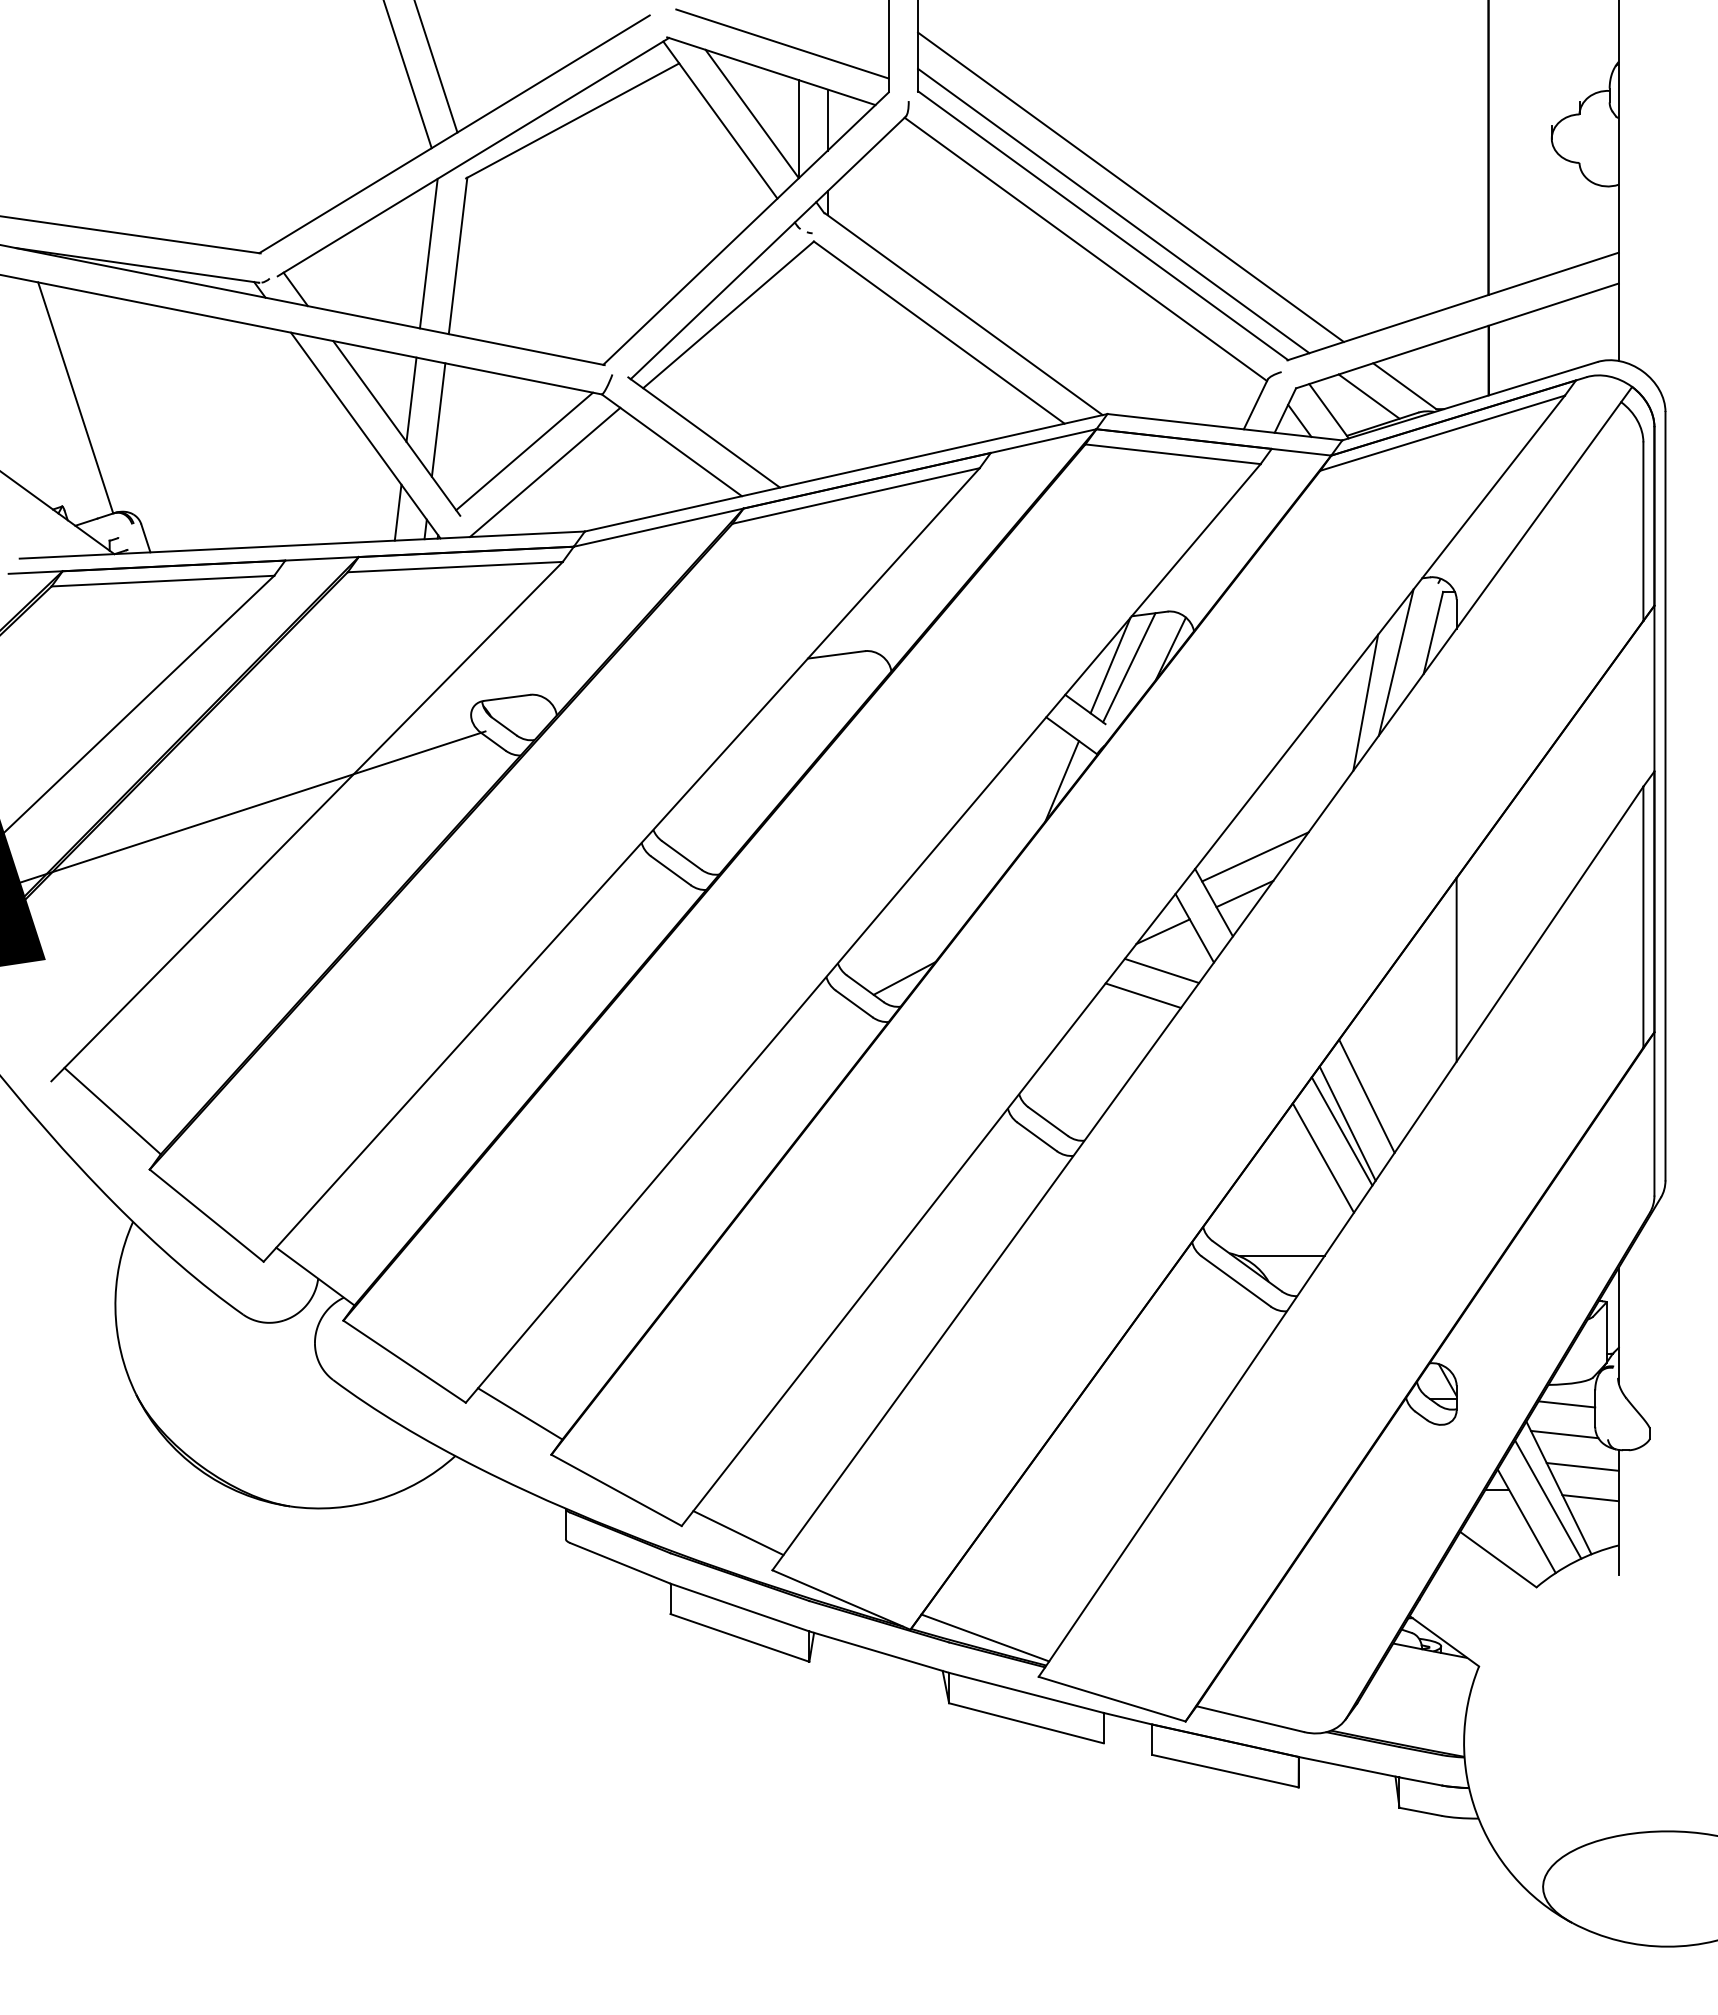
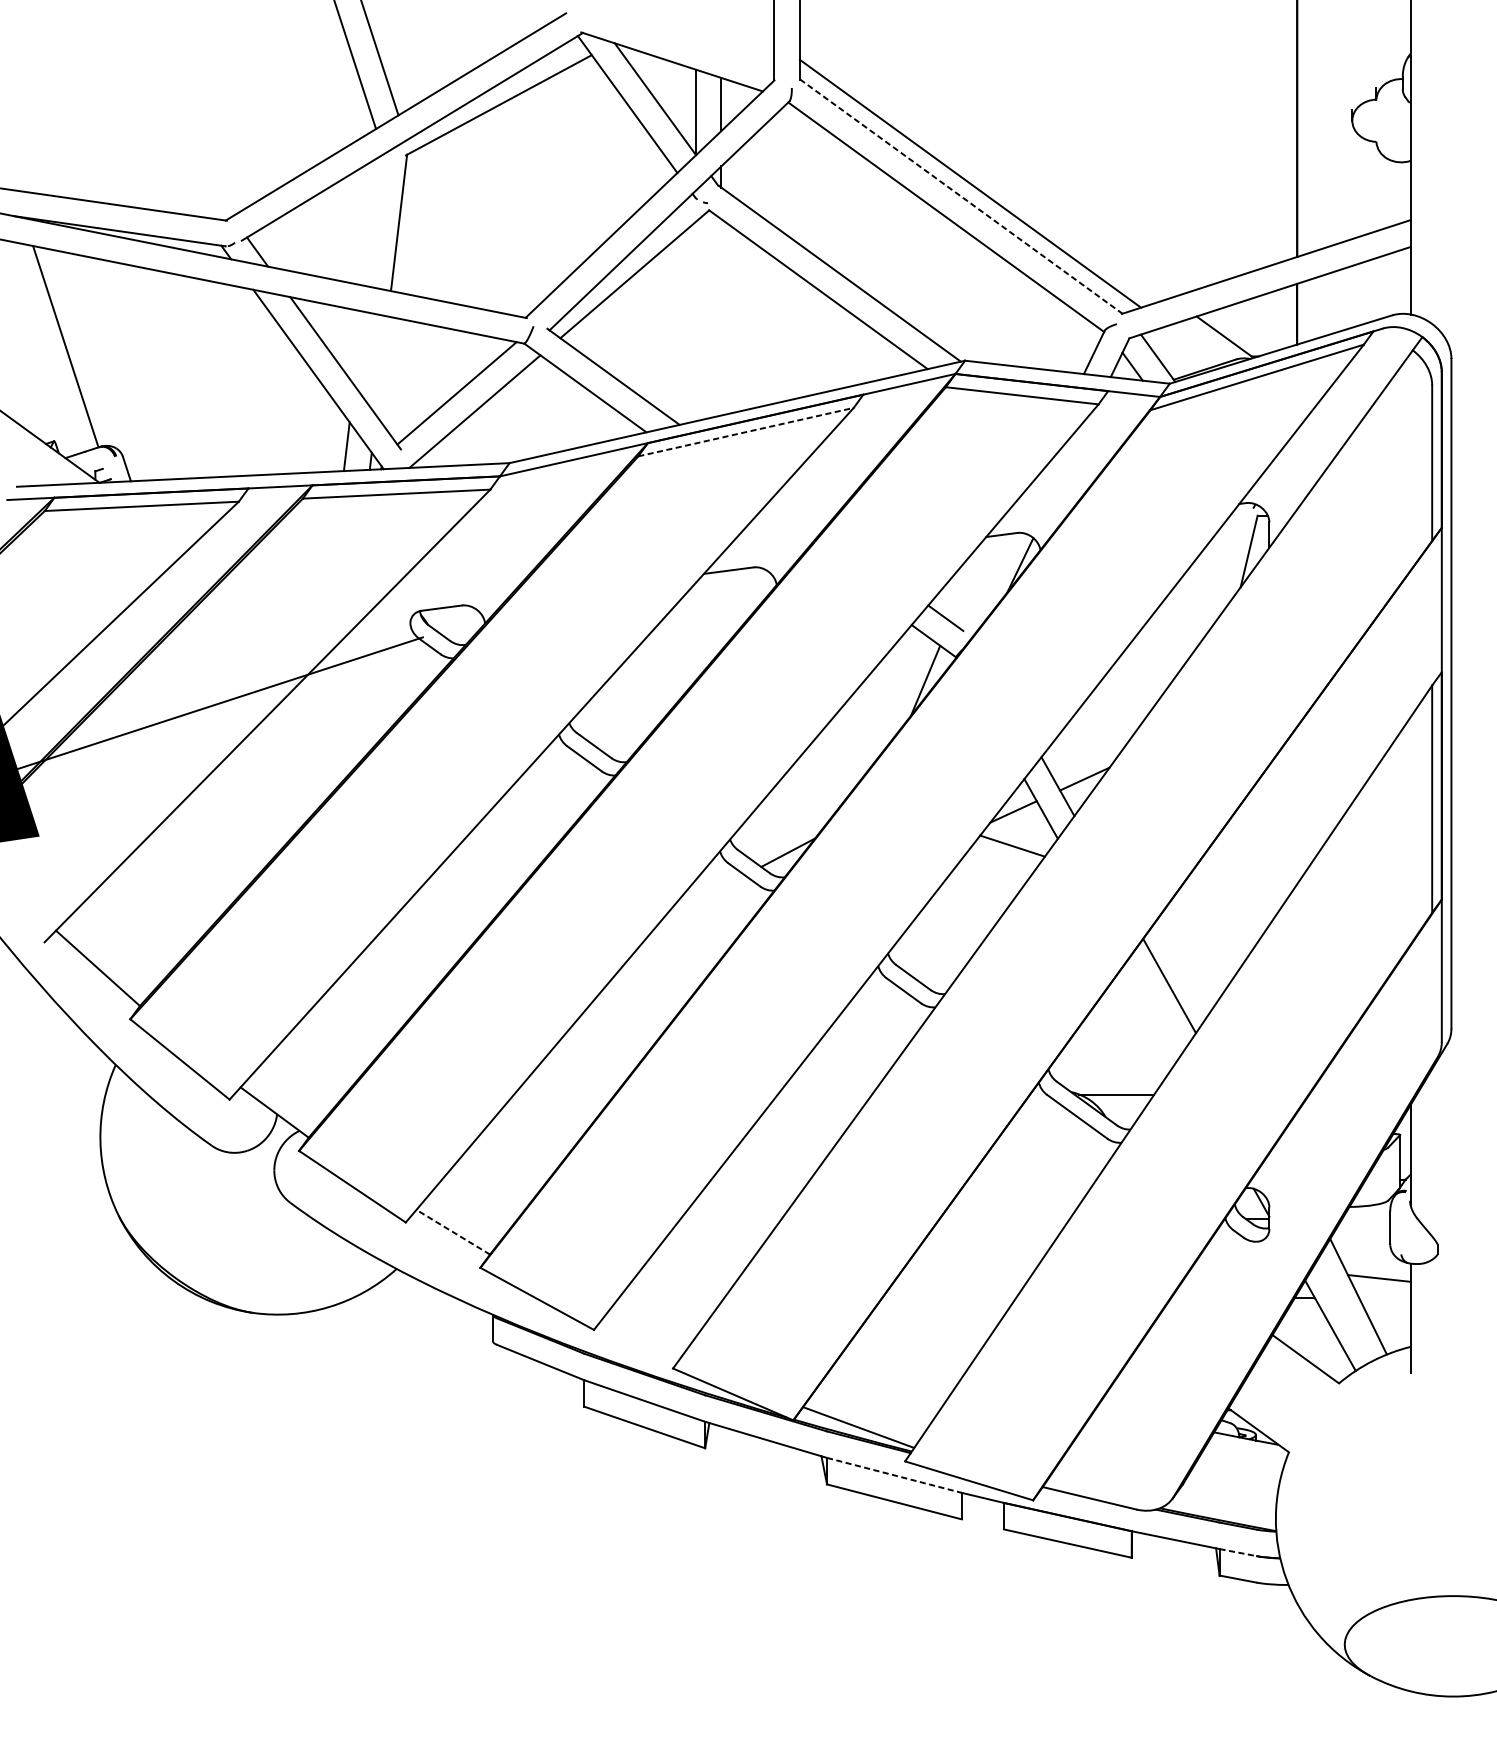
line: (782, 43) -> (681, 37), removed
line: (1130, 187) -> (985, 163), removed
line: (1103, 225) -> (961, 196), solid -> dashed
line: (428, 253) -> (373, 220), removed
line: (1368, 396) -> (1192, 345), removed
line: (411, 399) -> (358, 348), removed
line: (438, 419) -> (381, 365), removed
line: (856, 495) -> (746, 431), solid -> dashed
line: (1395, 662) -> (1216, 577), removed
line: (1110, 665) -> (967, 579), removed
line: (1129, 667) -> (984, 581), removed
line: (1365, 702) -> (1189, 612), removed
line: (1255, 856) -> (1094, 746), removed
line: (1456, 969) -> (1269, 844), removed
line: (1143, 995) -> (996, 867), removed
line: (1366, 1095) -> (1190, 954), removed
line: (1347, 1123) -> (1174, 979), removed
line: (1322, 1157) -> (1152, 1008), removed
line: (1566, 1404) -> (1365, 1224), removed
line: (519, 1413) -> (452, 1231), solid -> dashed
line: (1564, 1434) -> (1363, 1250), removed
line: (1590, 1498) -> (1386, 1305), removed
line: (1548, 1499) -> (1349, 1306), removed
line: (738, 1533) -> (643, 1336), removed
line: (1026, 1692) -> (894, 1475), solid -> dashed
line: (1421, 1781) -> (1238, 1552), solid -> dashed

